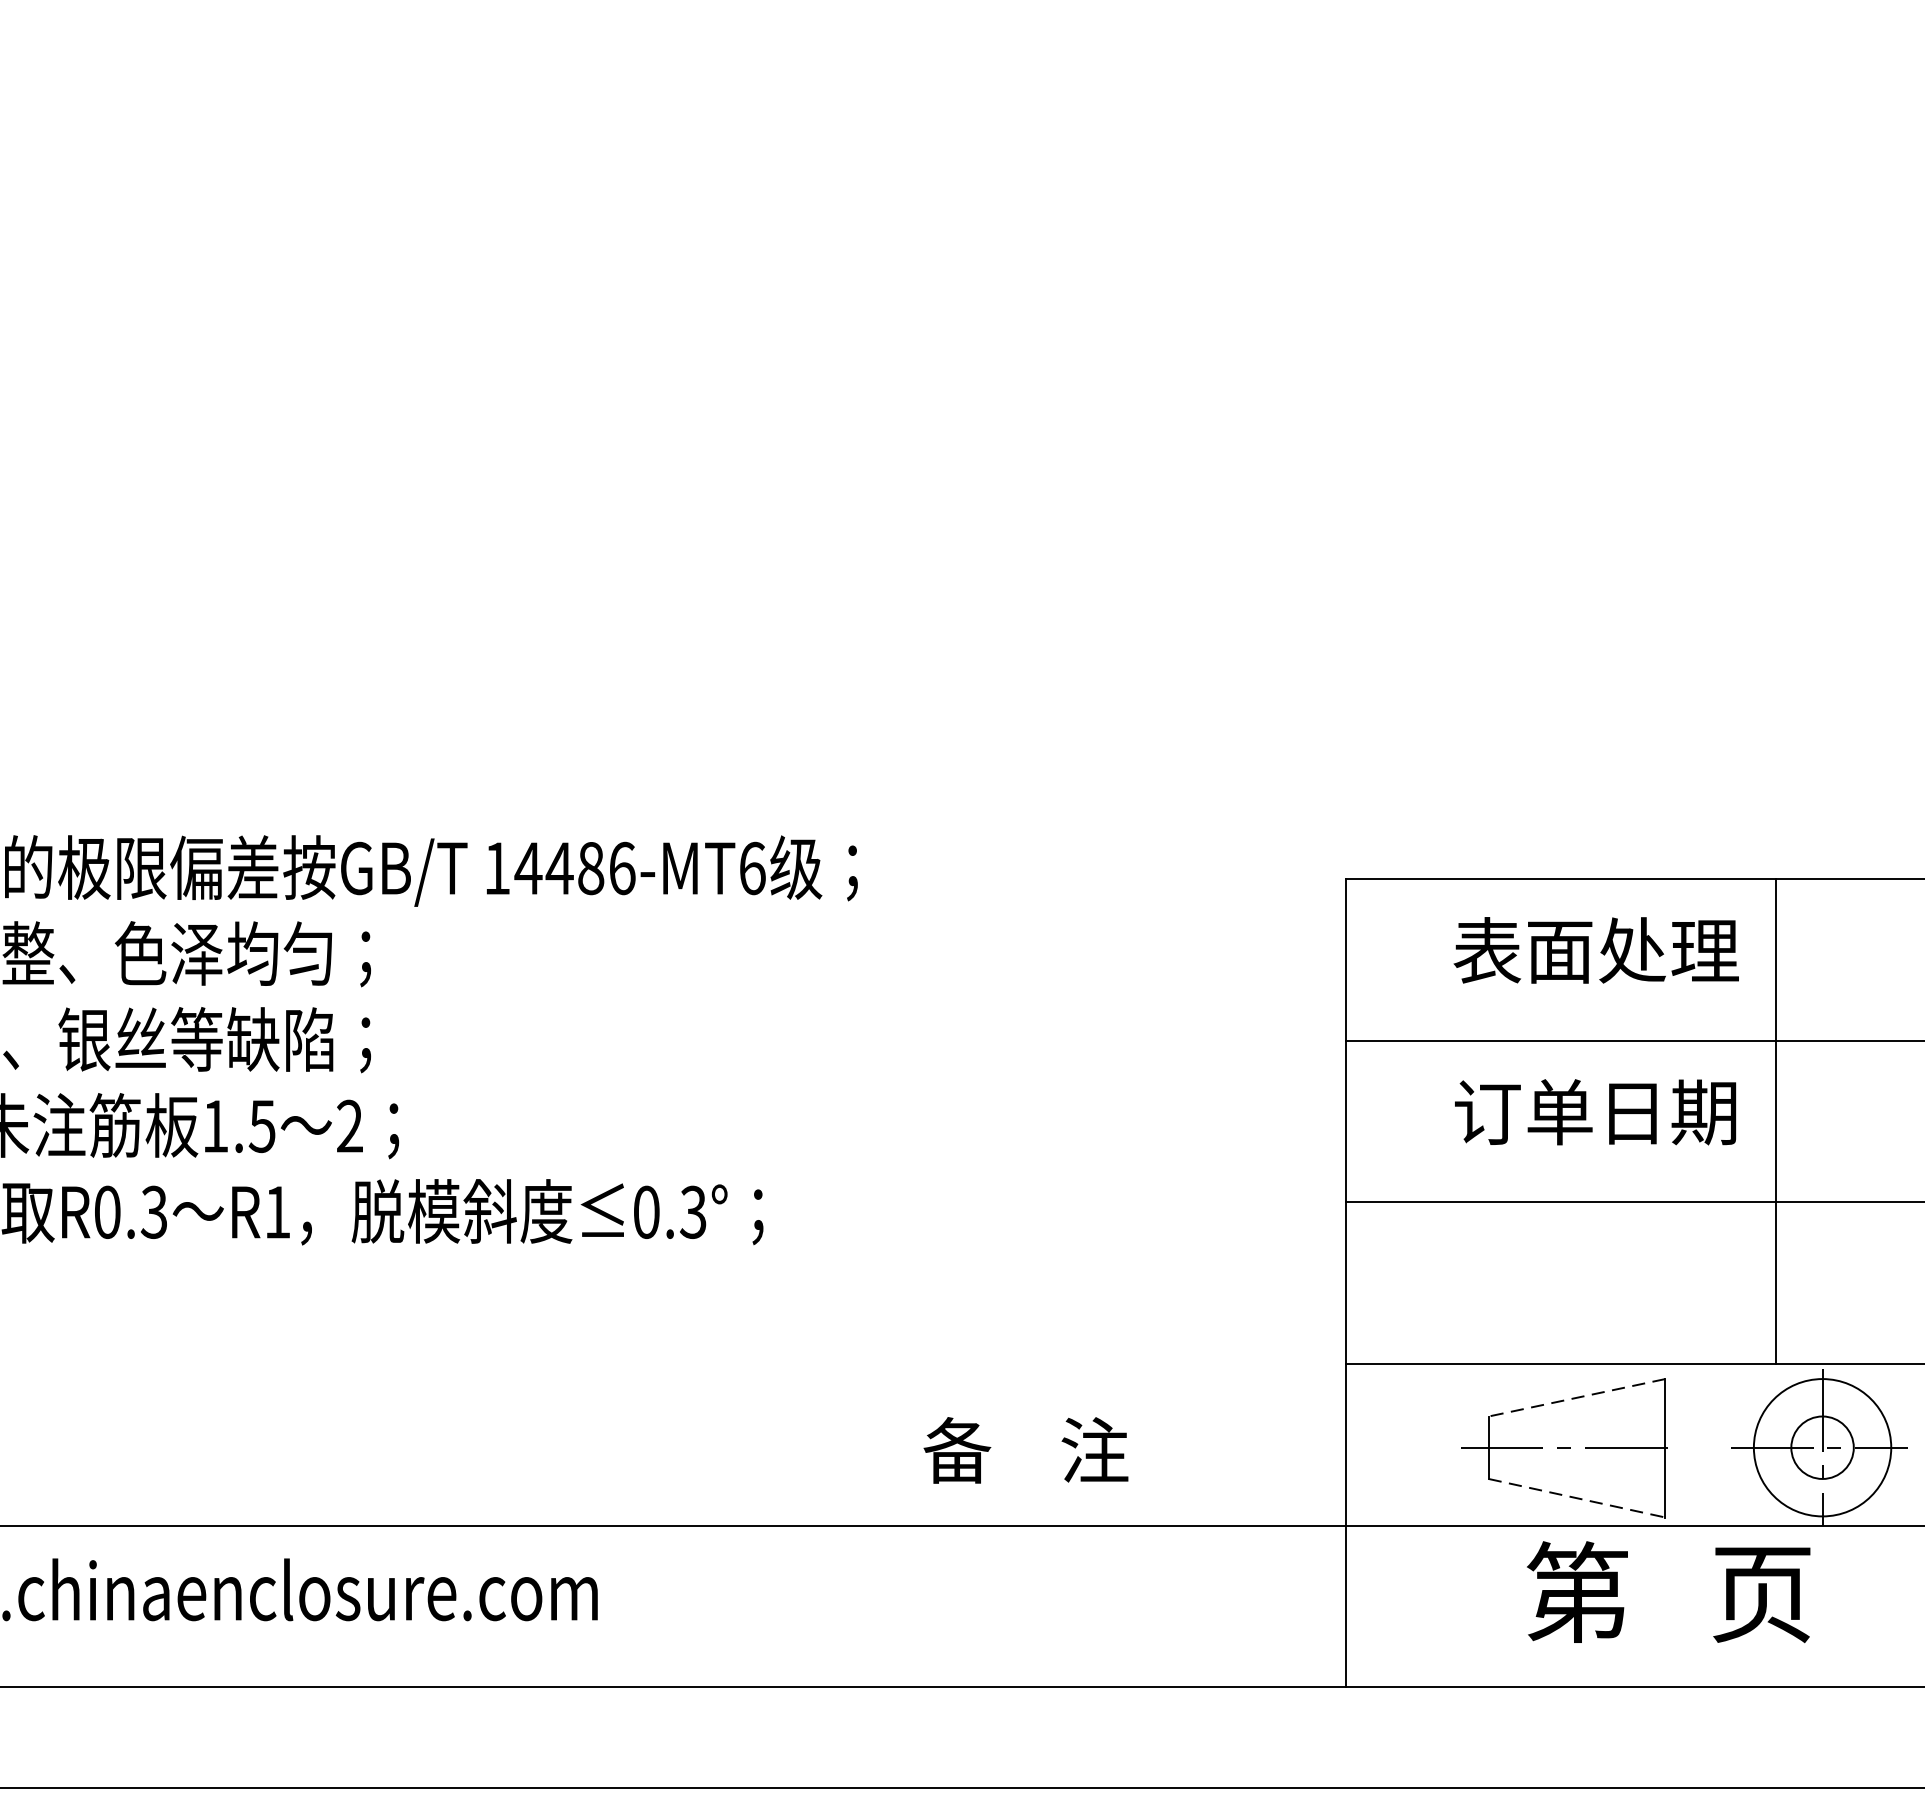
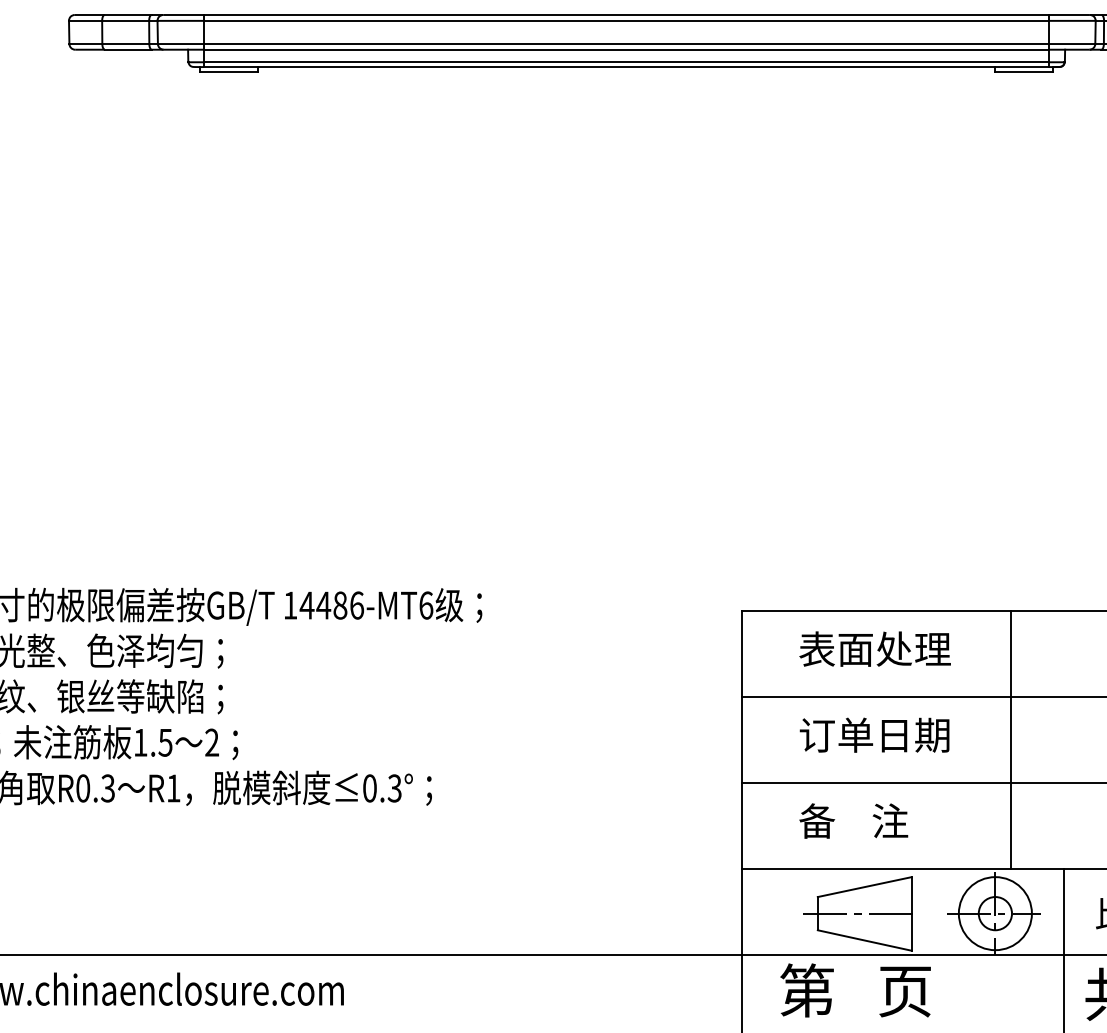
line: (1775, 1122) -> (1010, 740), moved
line: (1576, 1398) -> (864, 887), dashed -> solid
text: (1025, 1449) -> (853, 820), moved
line: (1578, 1498) -> (865, 940), dashed -> solid
text: (1668, 1592) -> (855, 990), moved

